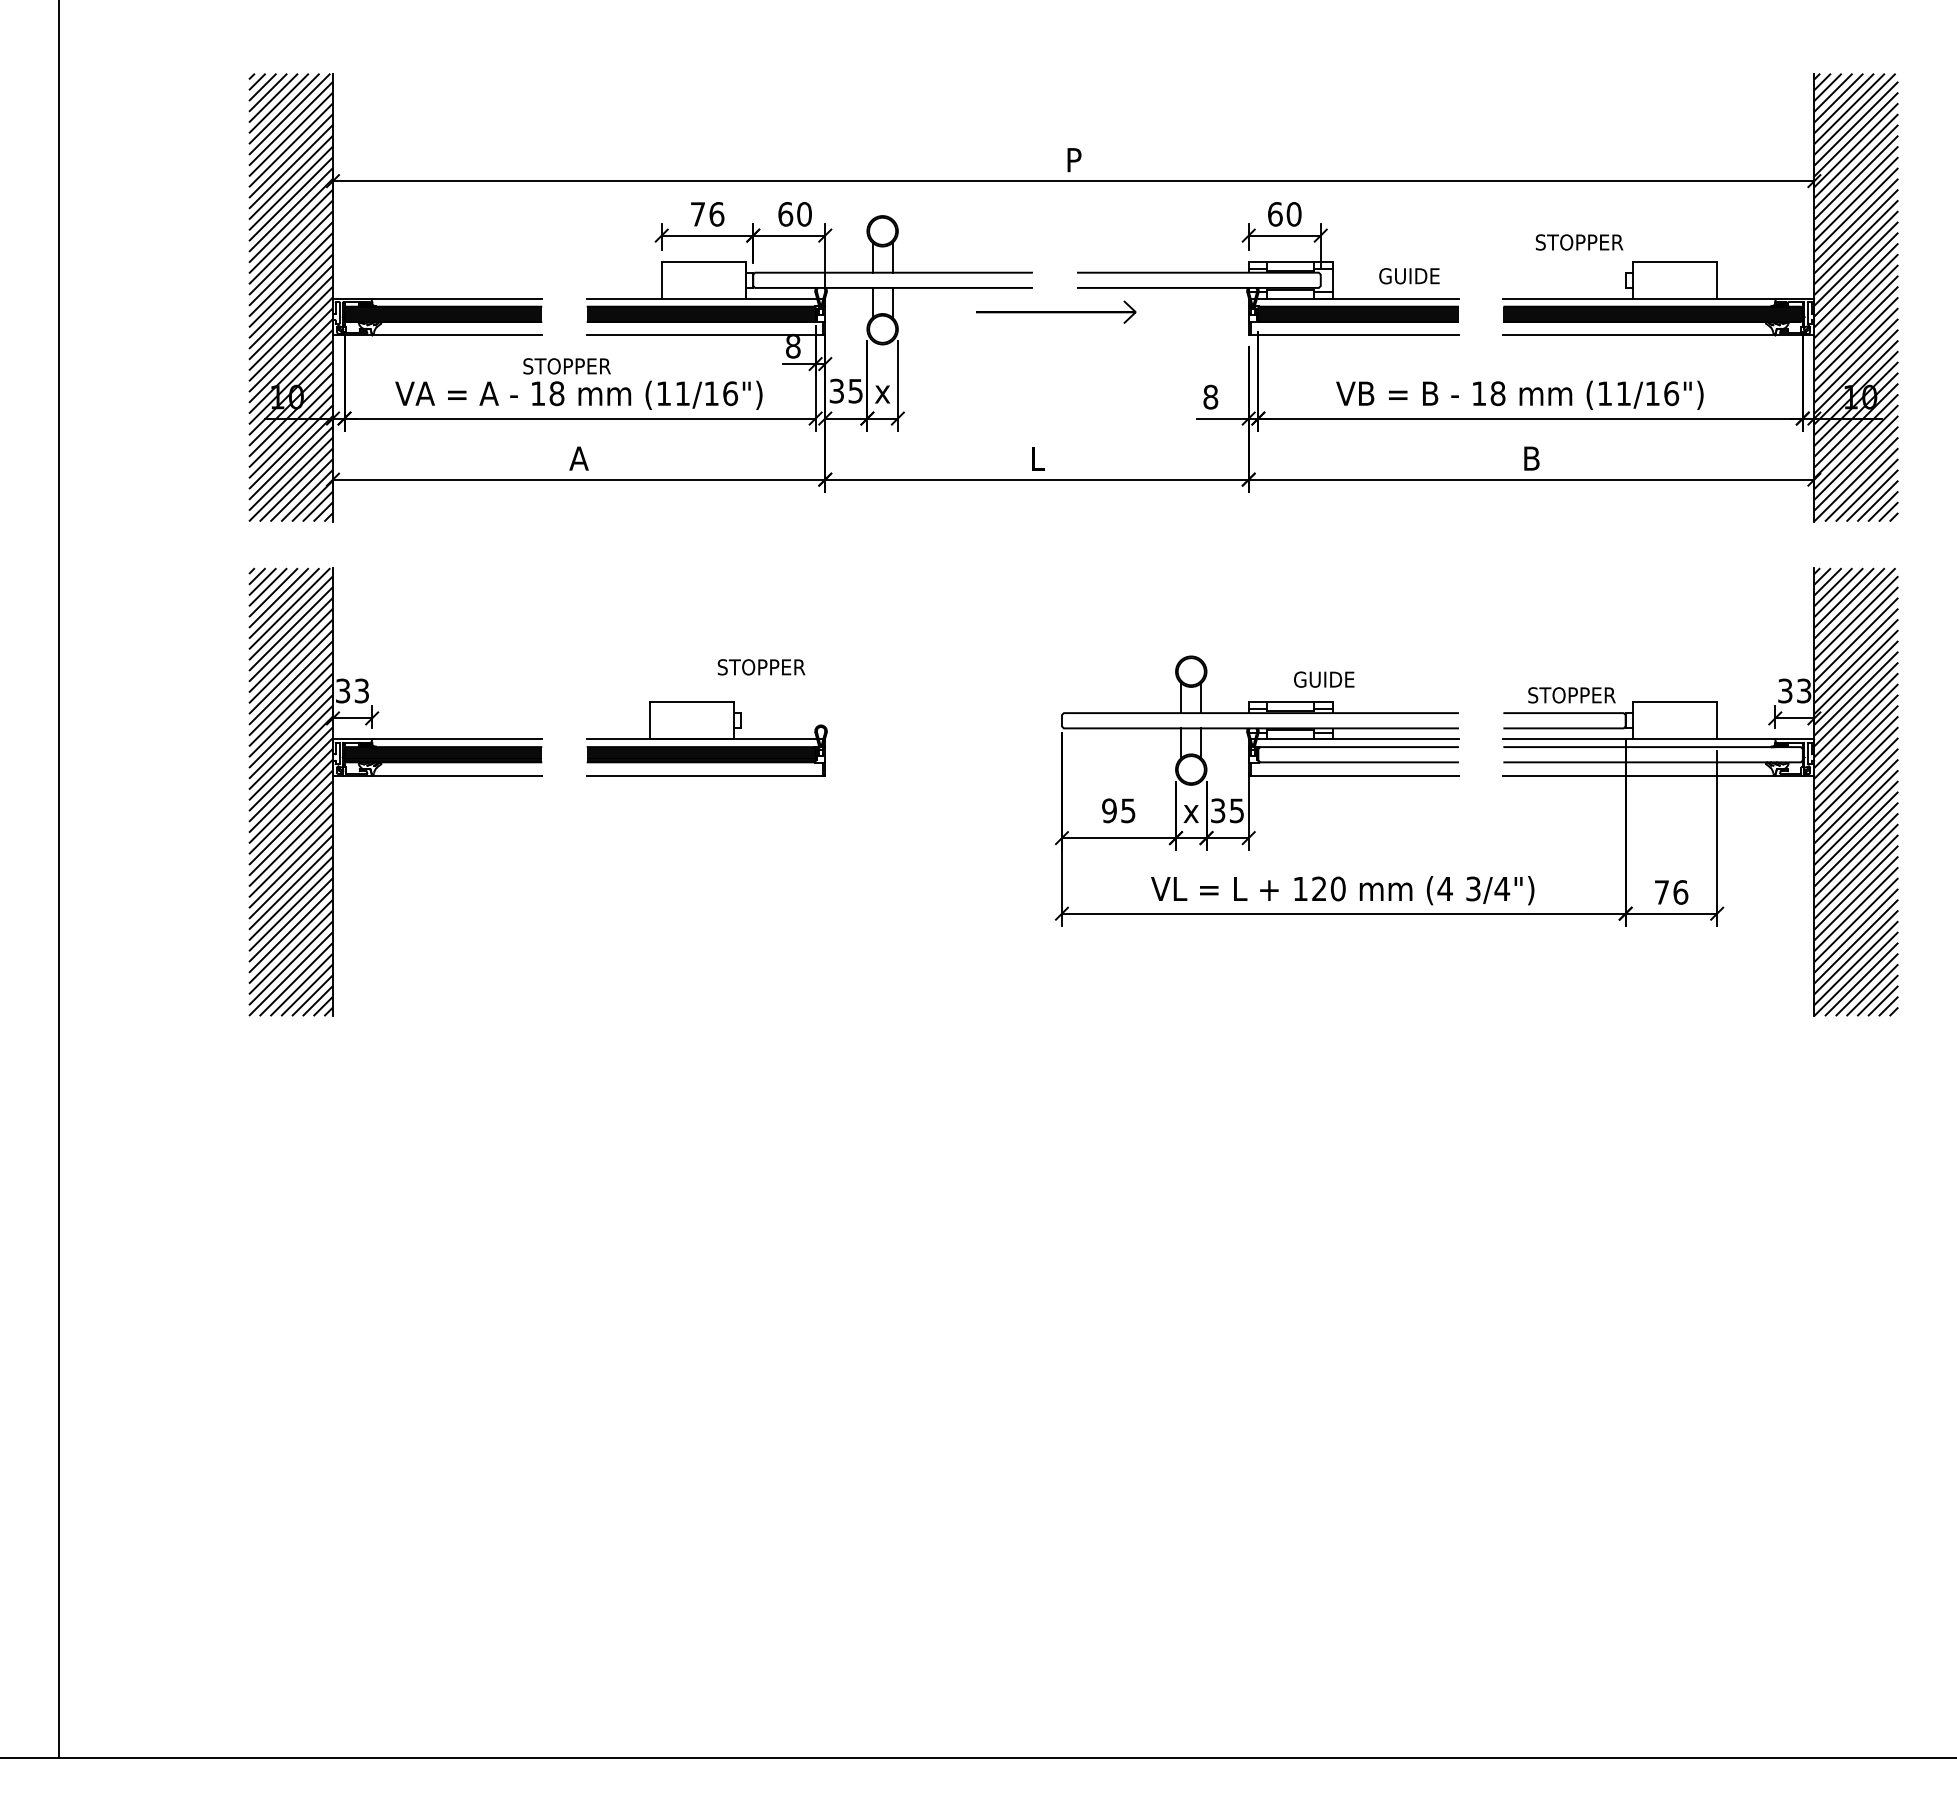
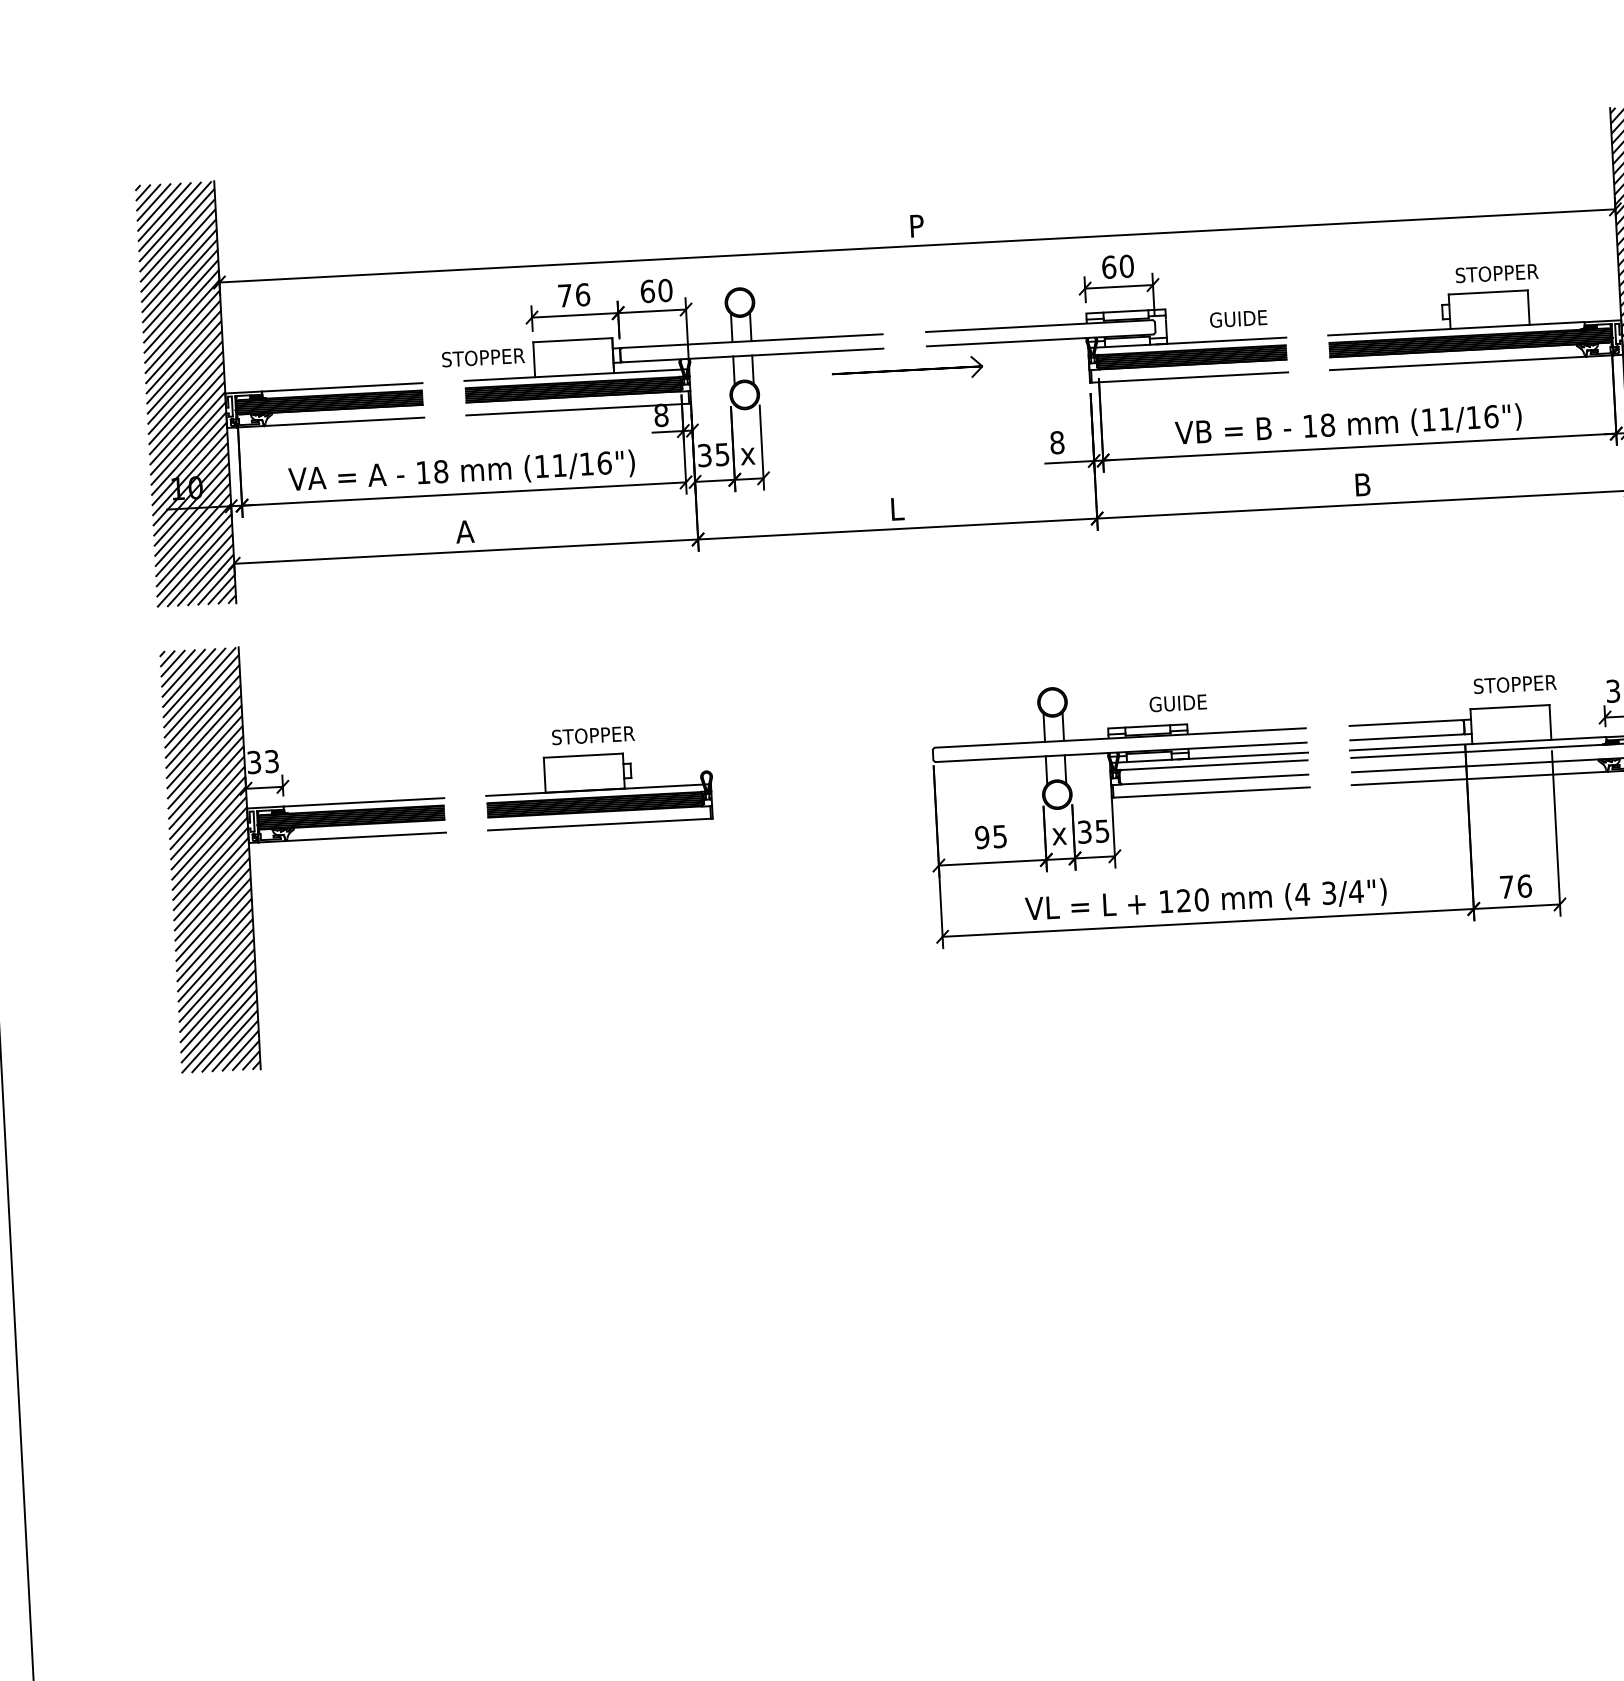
text: (1579, 242) -> (1497, 273), moved
text: (566, 366) -> (482, 357), moved
text: (761, 667) -> (593, 735), moved
text: (1571, 695) -> (1514, 684), moved

